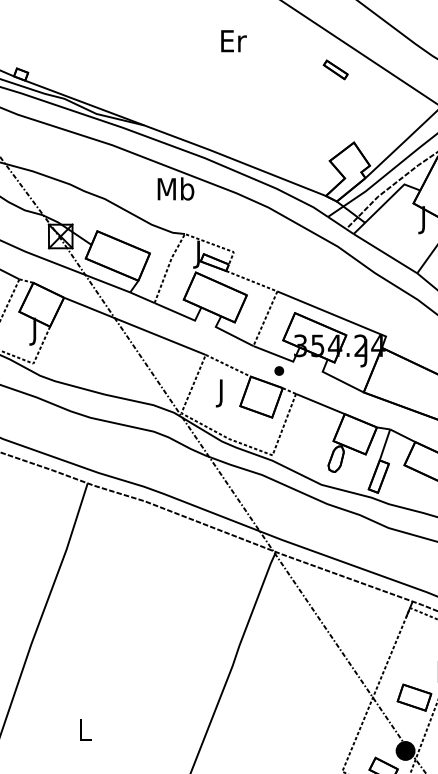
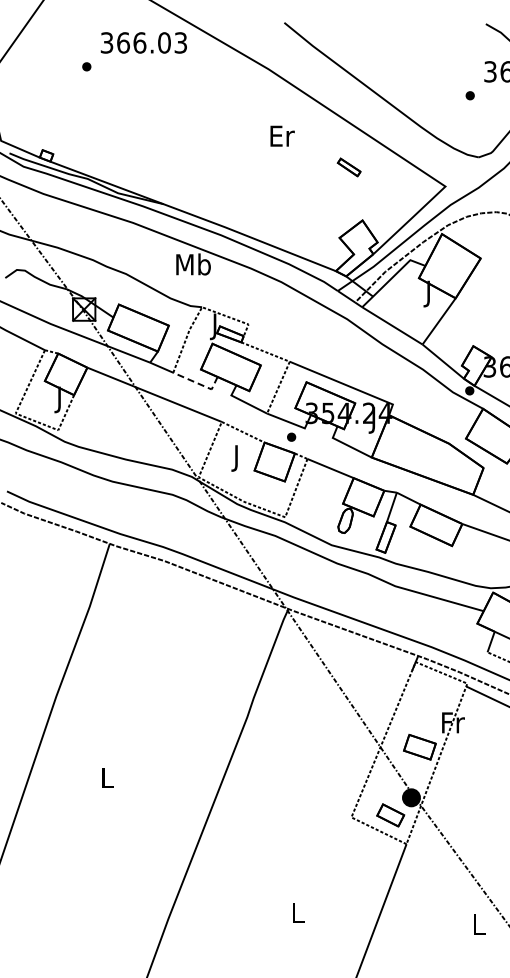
text: (233, 40) -> (282, 135), moved
part: (335, 69) -> (348, 167), moved
line: (181, 314) -> (198, 383), solid -> dashed

